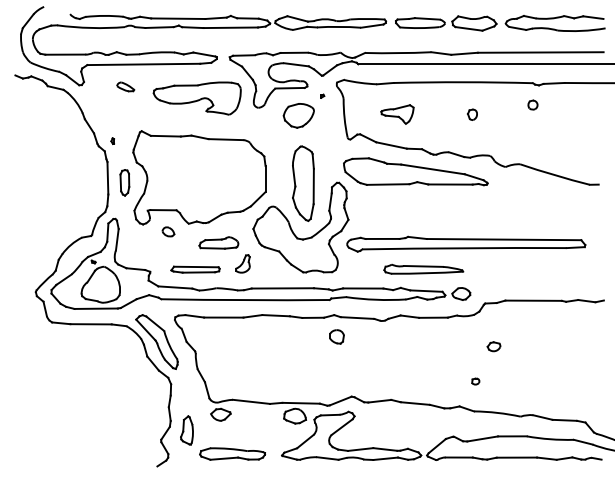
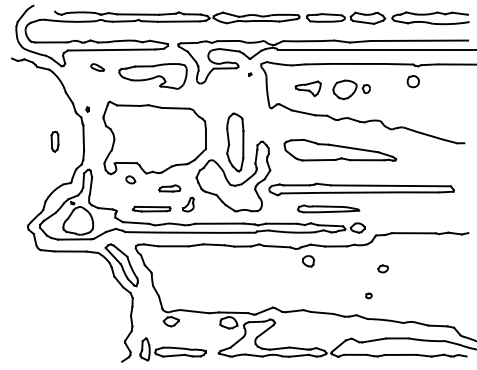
part: (532, 104) -> (412, 81), size x1.6
part: (298, 115) -> (344, 89), moved
part: (415, 171) -> (340, 150), moved
part: (124, 182) -> (54, 141), moved
part: (218, 242) -> (169, 188), size x0.7
part: (336, 336) -> (308, 260), moved
part: (186, 430) -> (144, 349), moved

